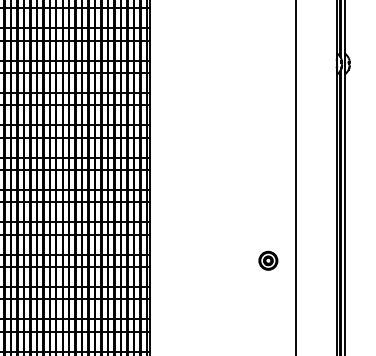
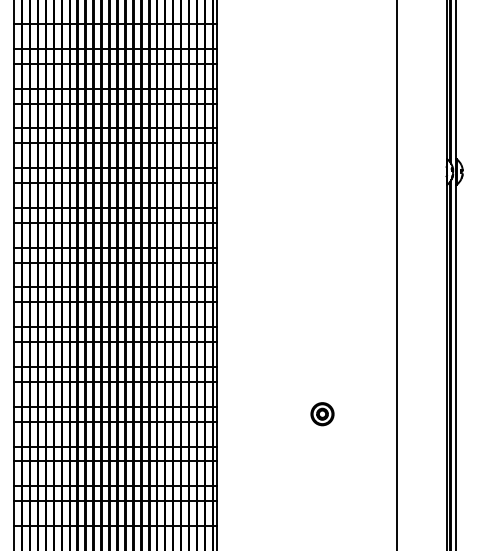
part: (268, 261) -> (322, 414), moved

